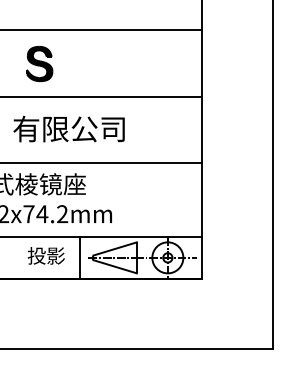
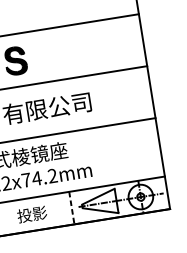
text: (45, 255) -> (31, 214), moved
line: (79, 257) -> (71, 207), solid -> dashed

